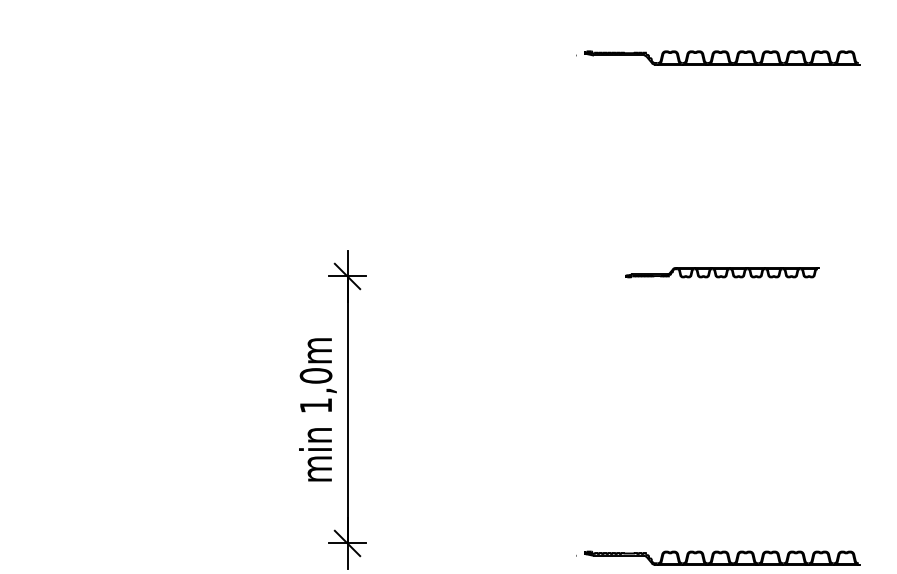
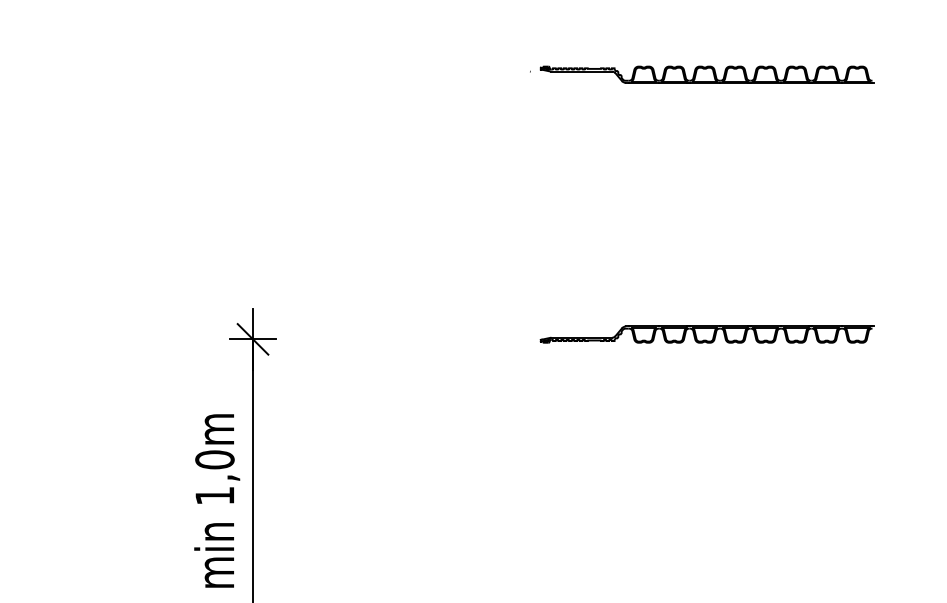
part: (722, 272) -> (707, 334), size x1.43

